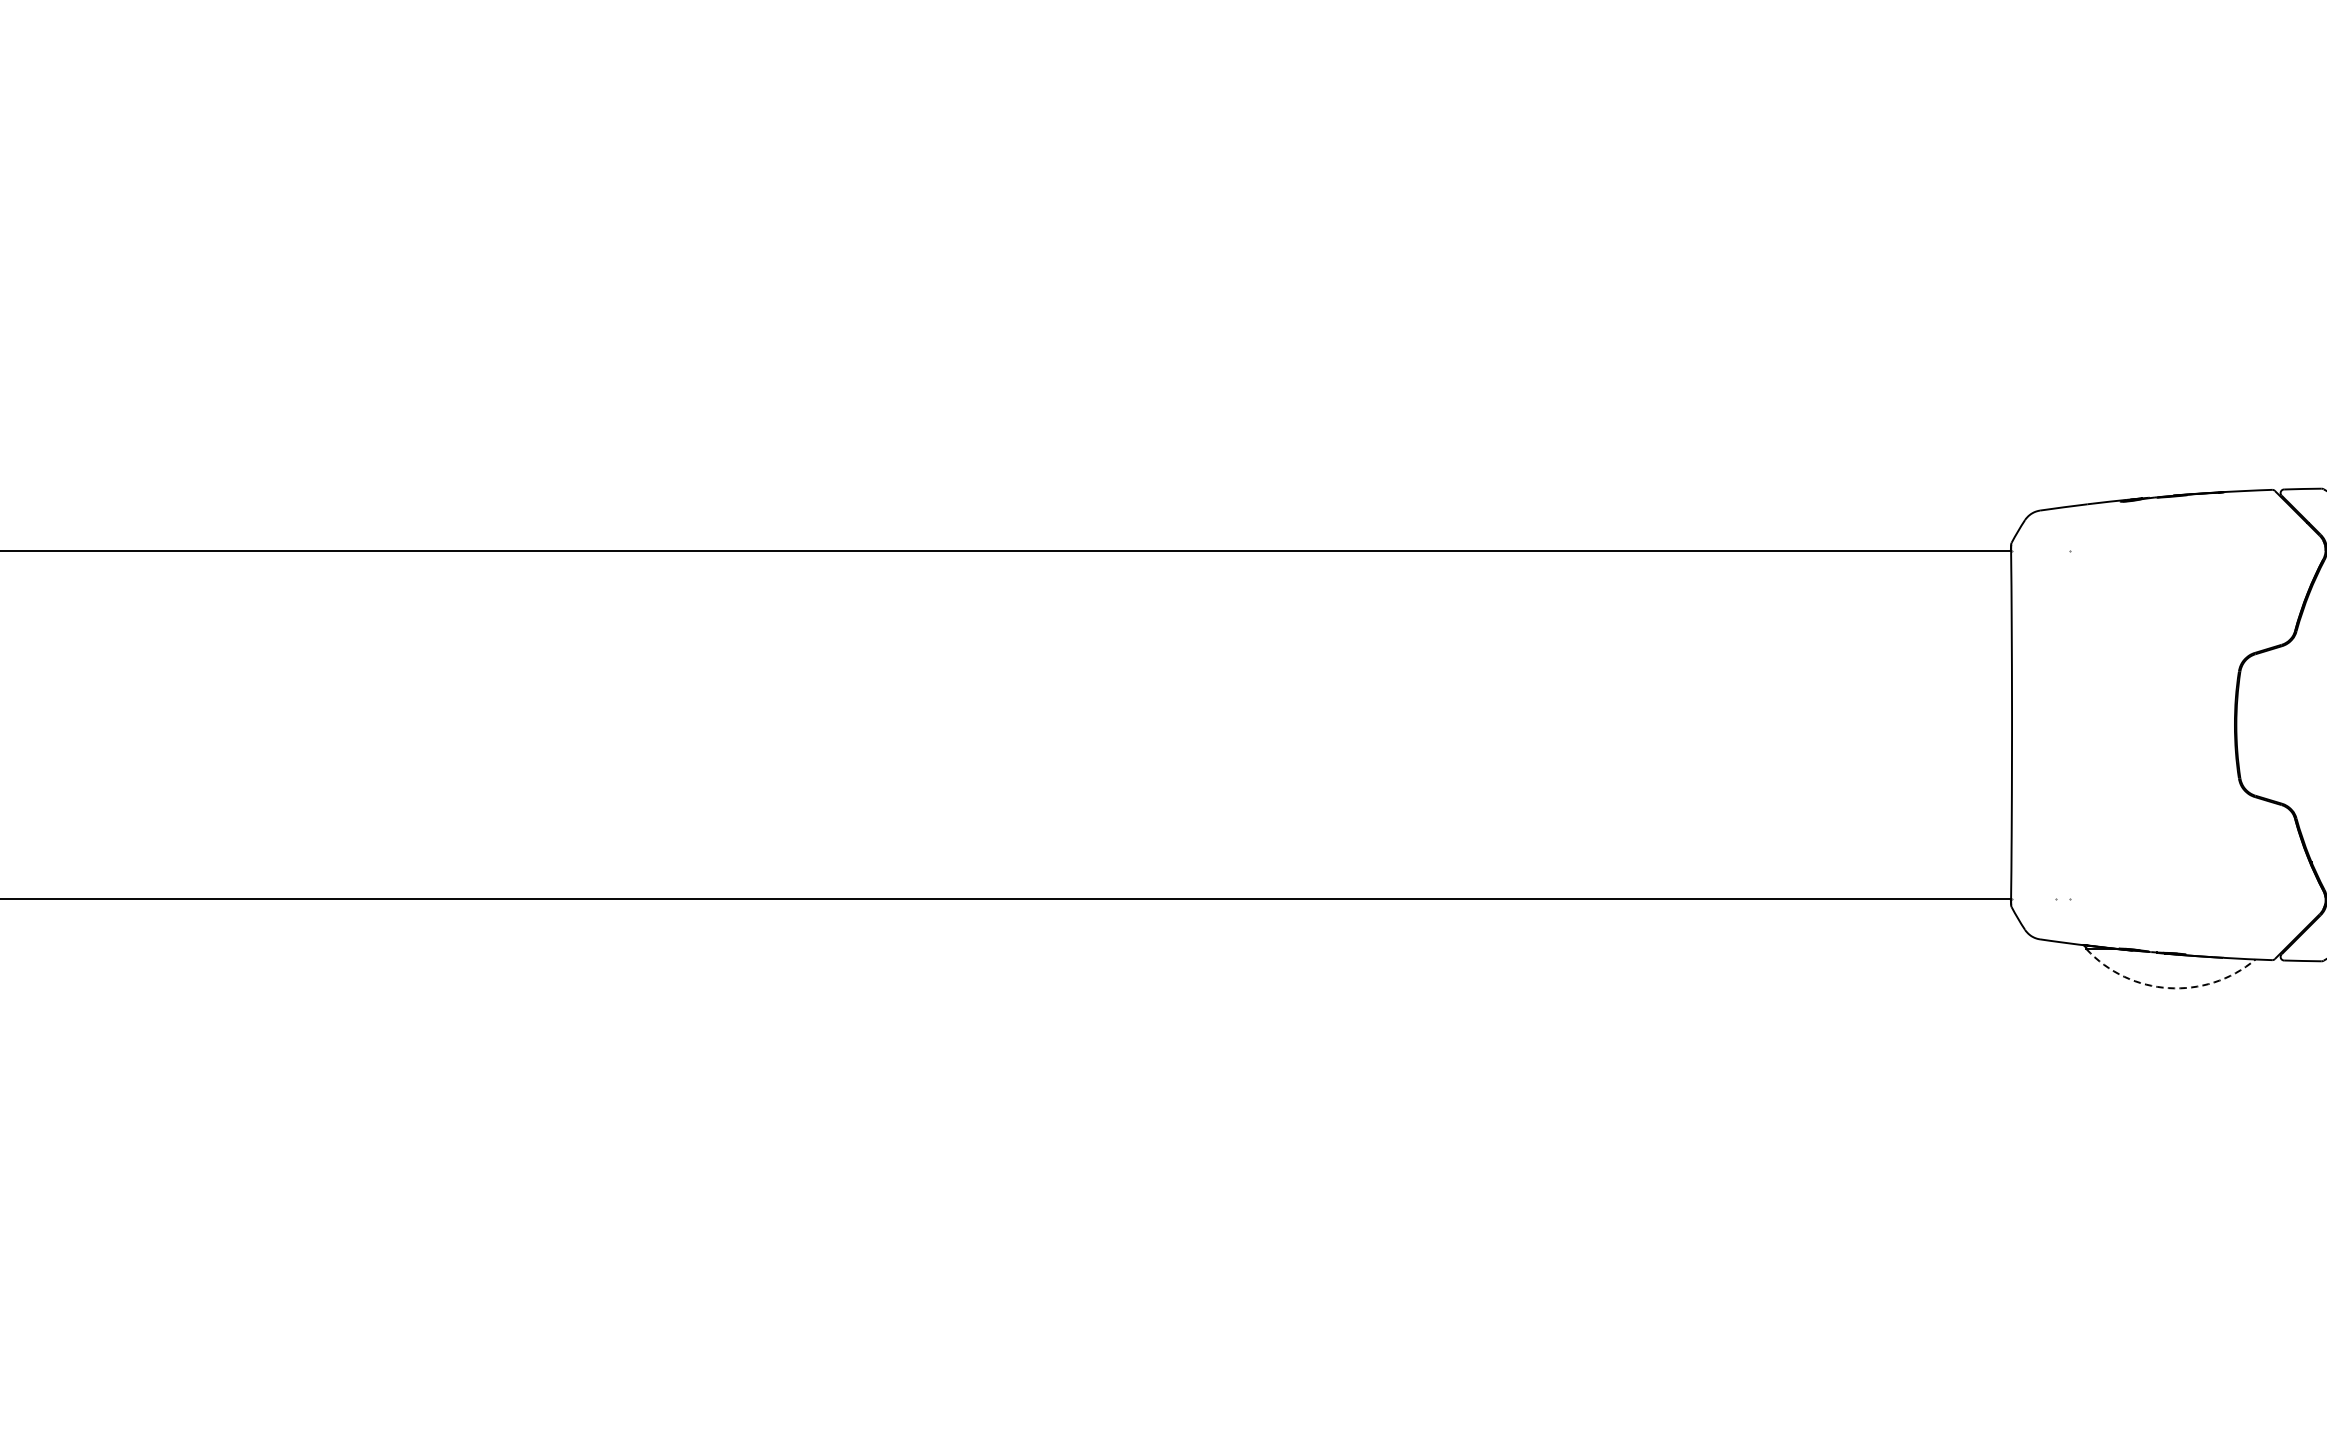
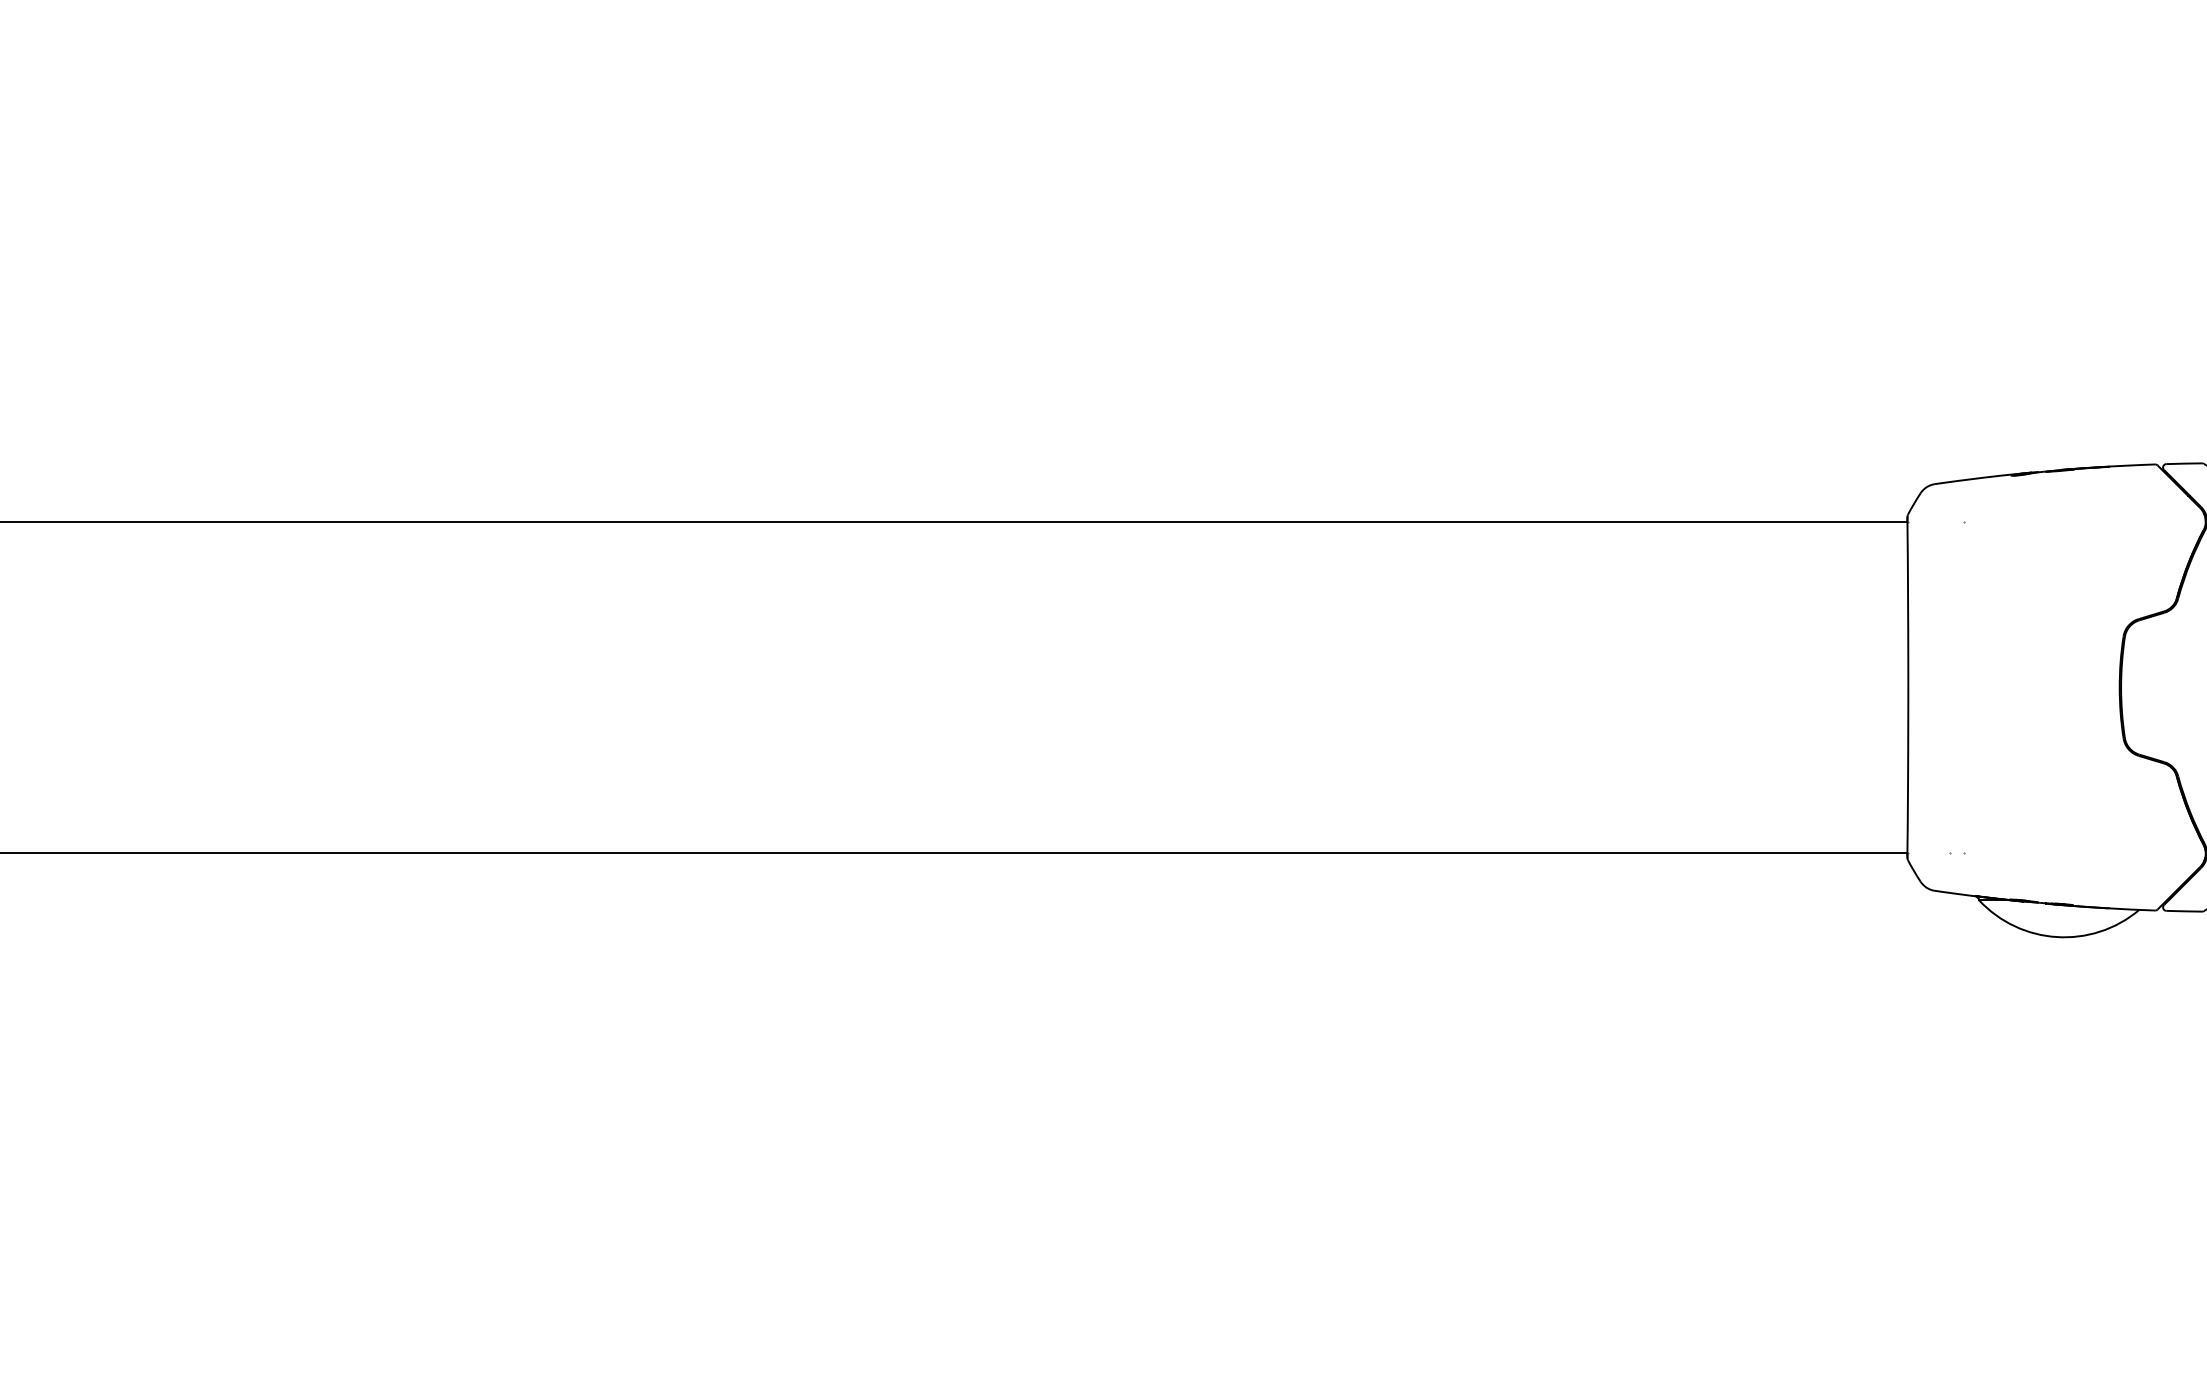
arc: (2168, 988) -> (2056, 937), dashed -> solid

